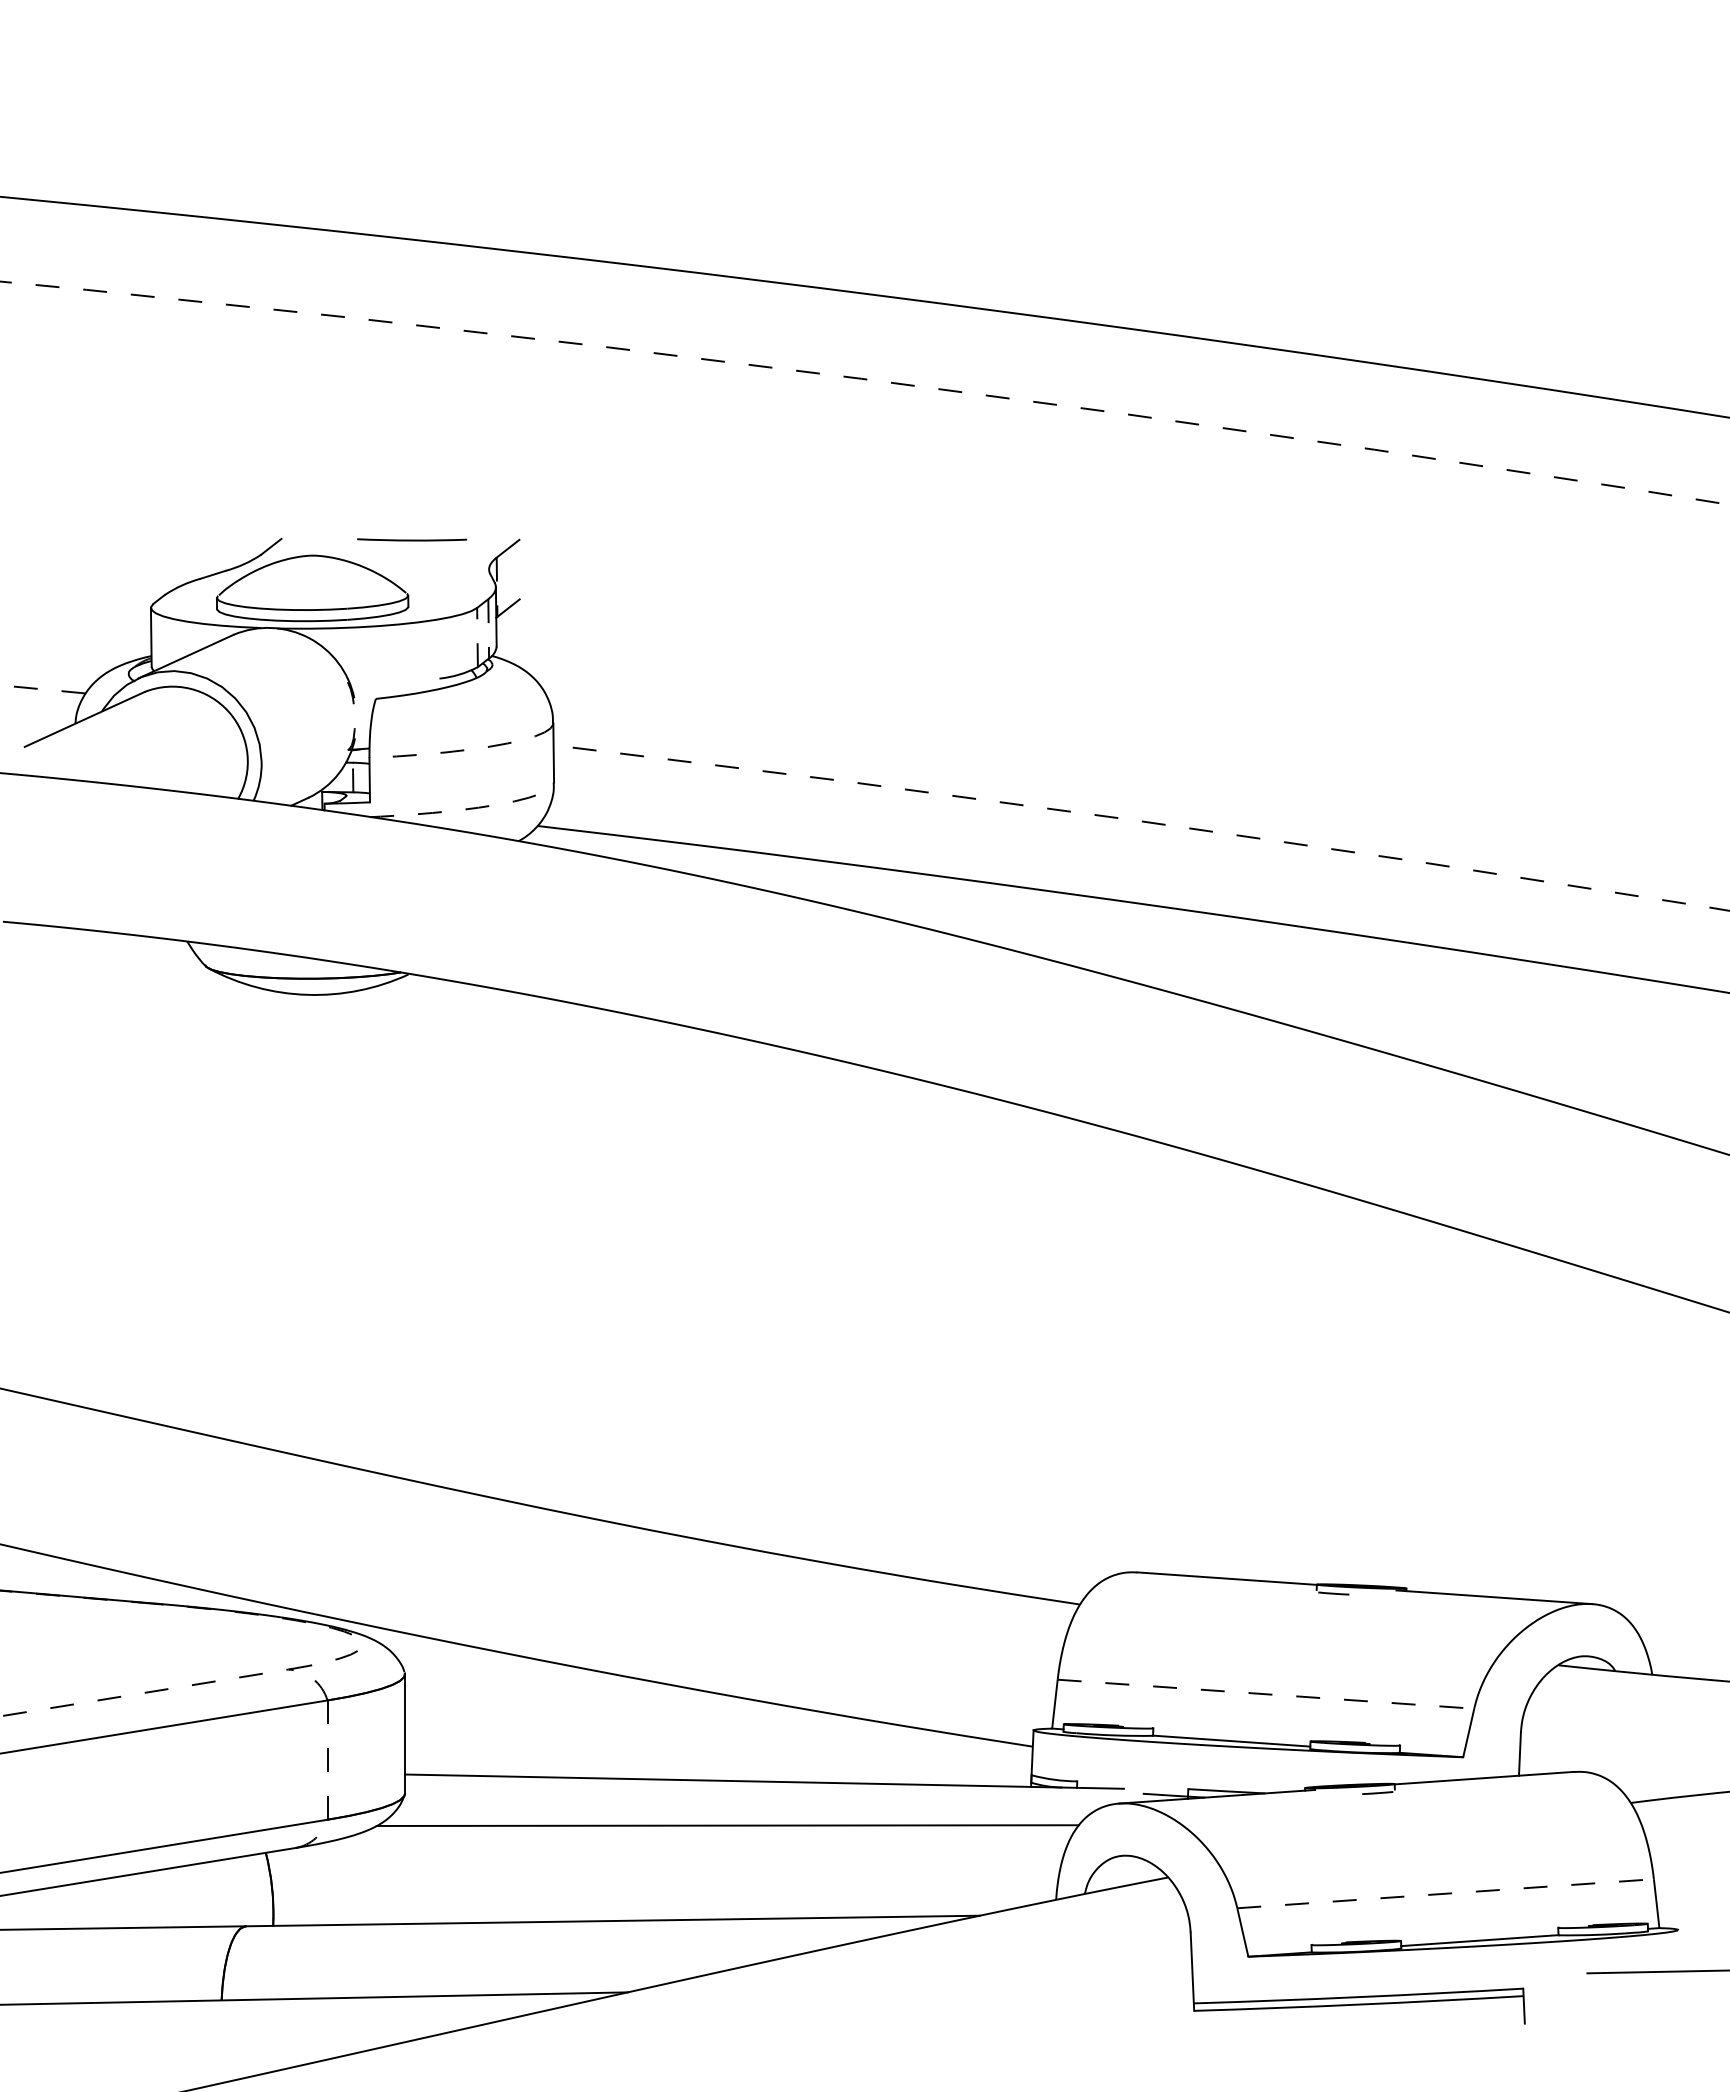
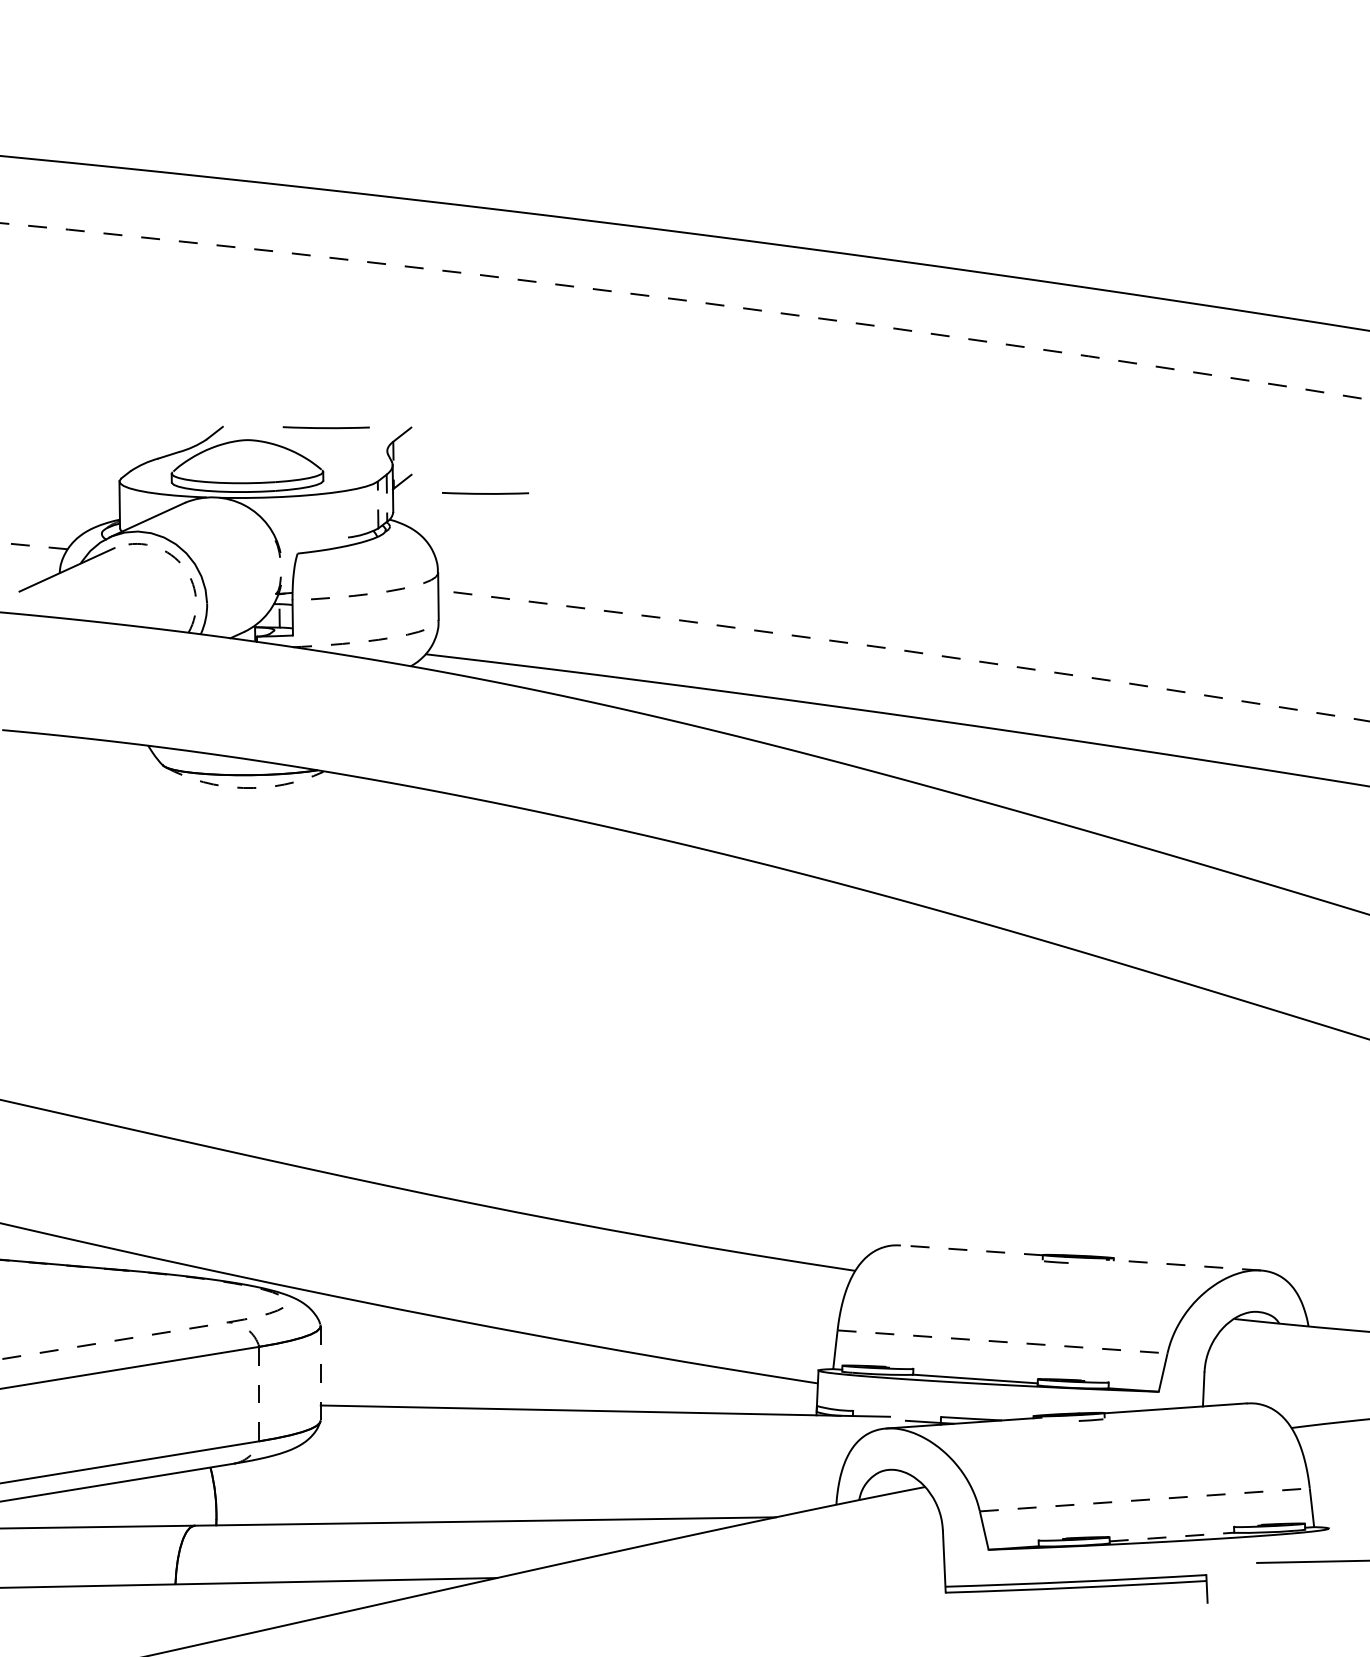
line: (613, 622) -> (485, 493), added
arc: (229, 712) -> (181, 564), solid -> dashed
arc: (307, 994) -> (243, 787), solid -> dashed
line: (1227, 1578) -> (972, 1250), solid -> dashed
line: (1493, 1597) -> (1182, 1265), solid -> dashed
line: (405, 1733) -> (321, 1373), solid -> dashed
line: (727, 1825) -> (576, 1445), removed
line: (1479, 1940) -> (1171, 1536), solid -> dashed

